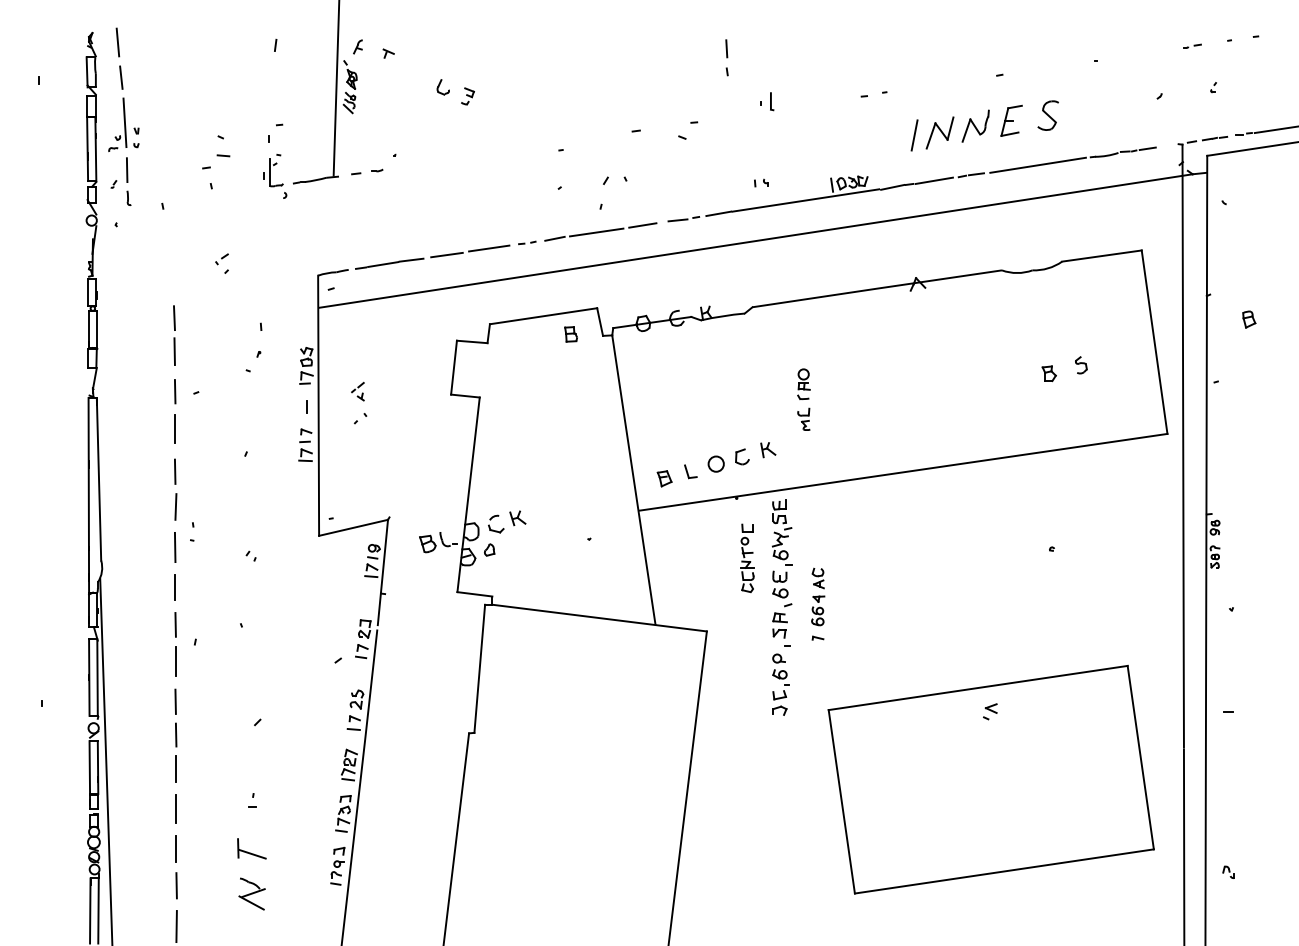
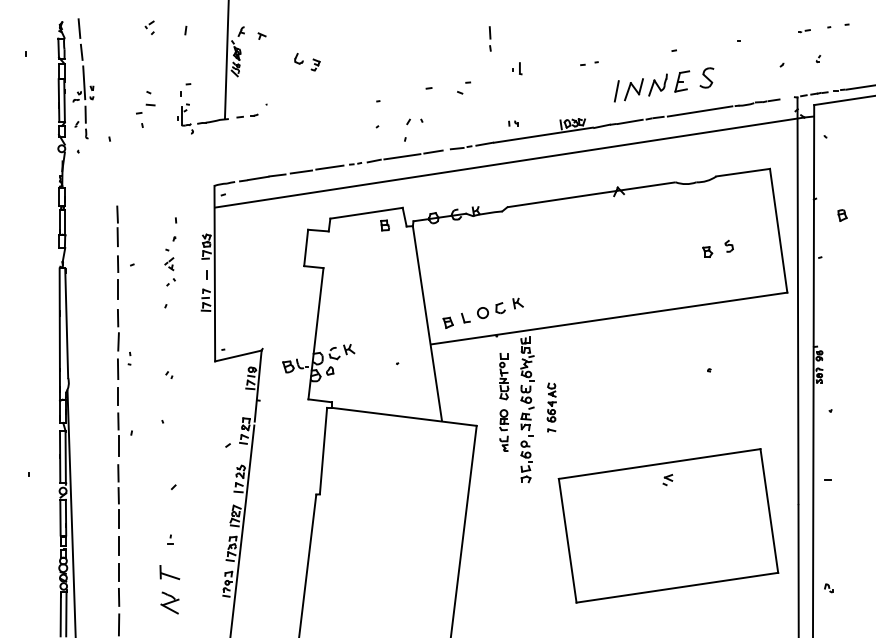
part: (221, 263) -> (149, 27), moved
part: (804, 399) -> (504, 430), moved
part: (358, 402) -> (169, 271), moved

